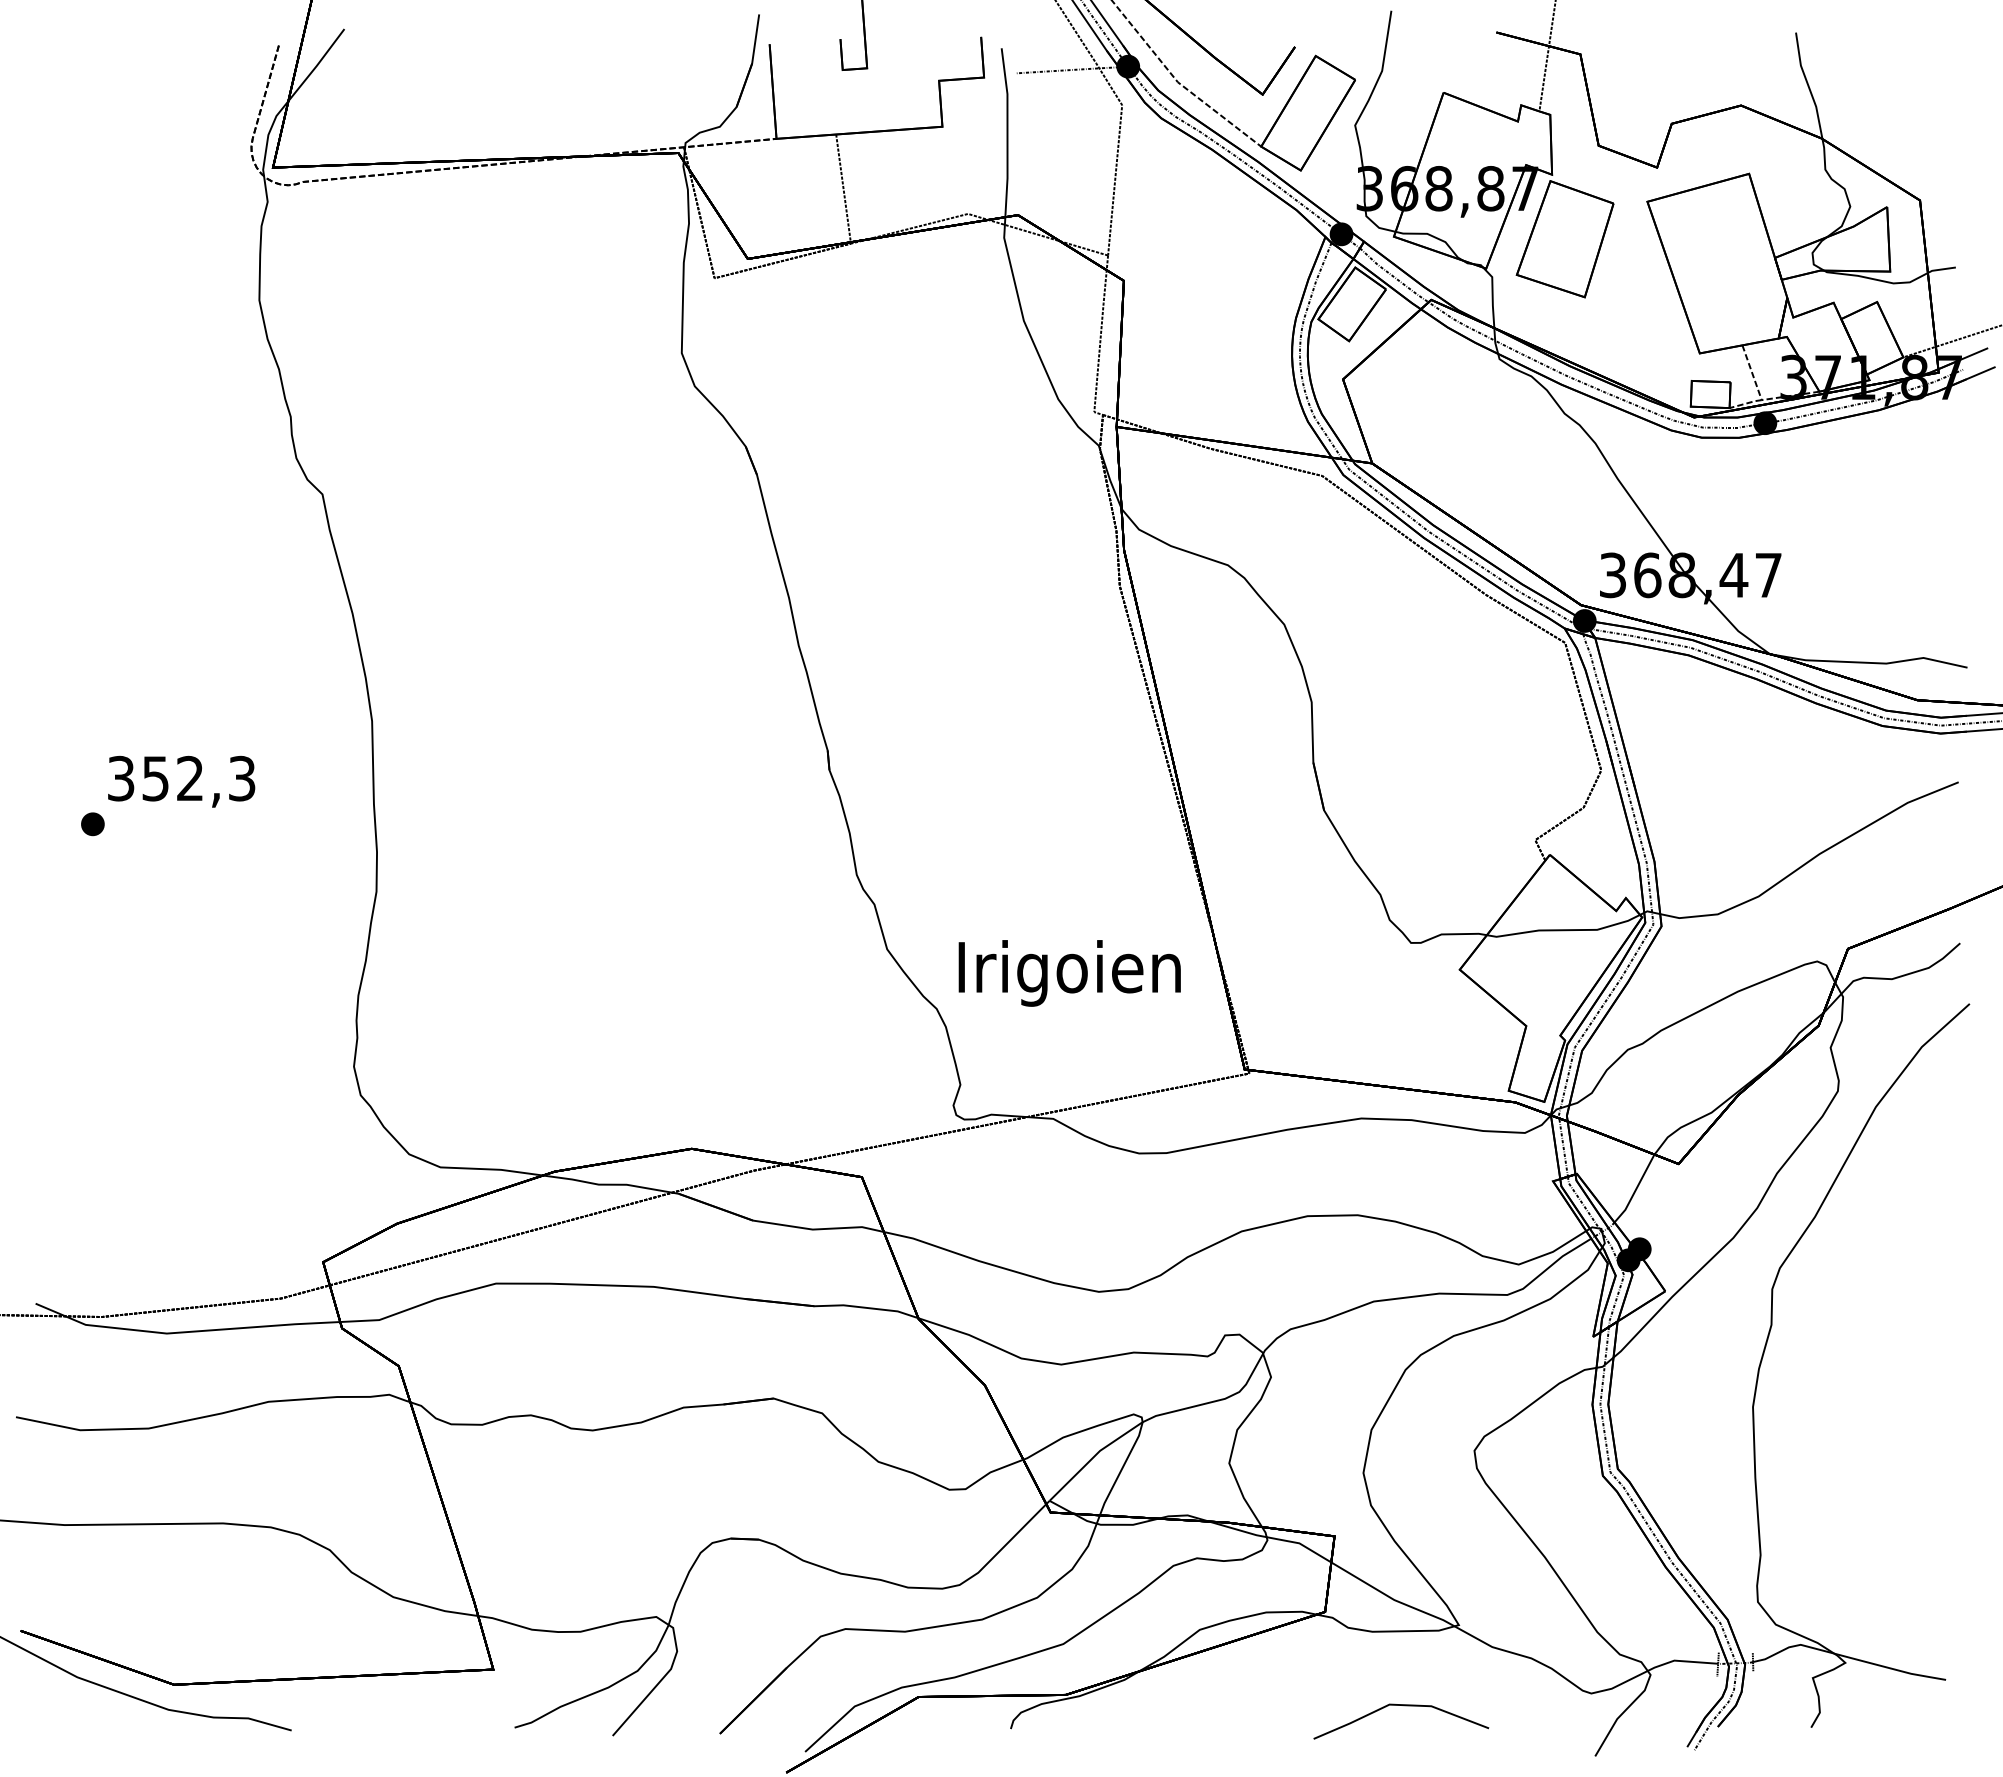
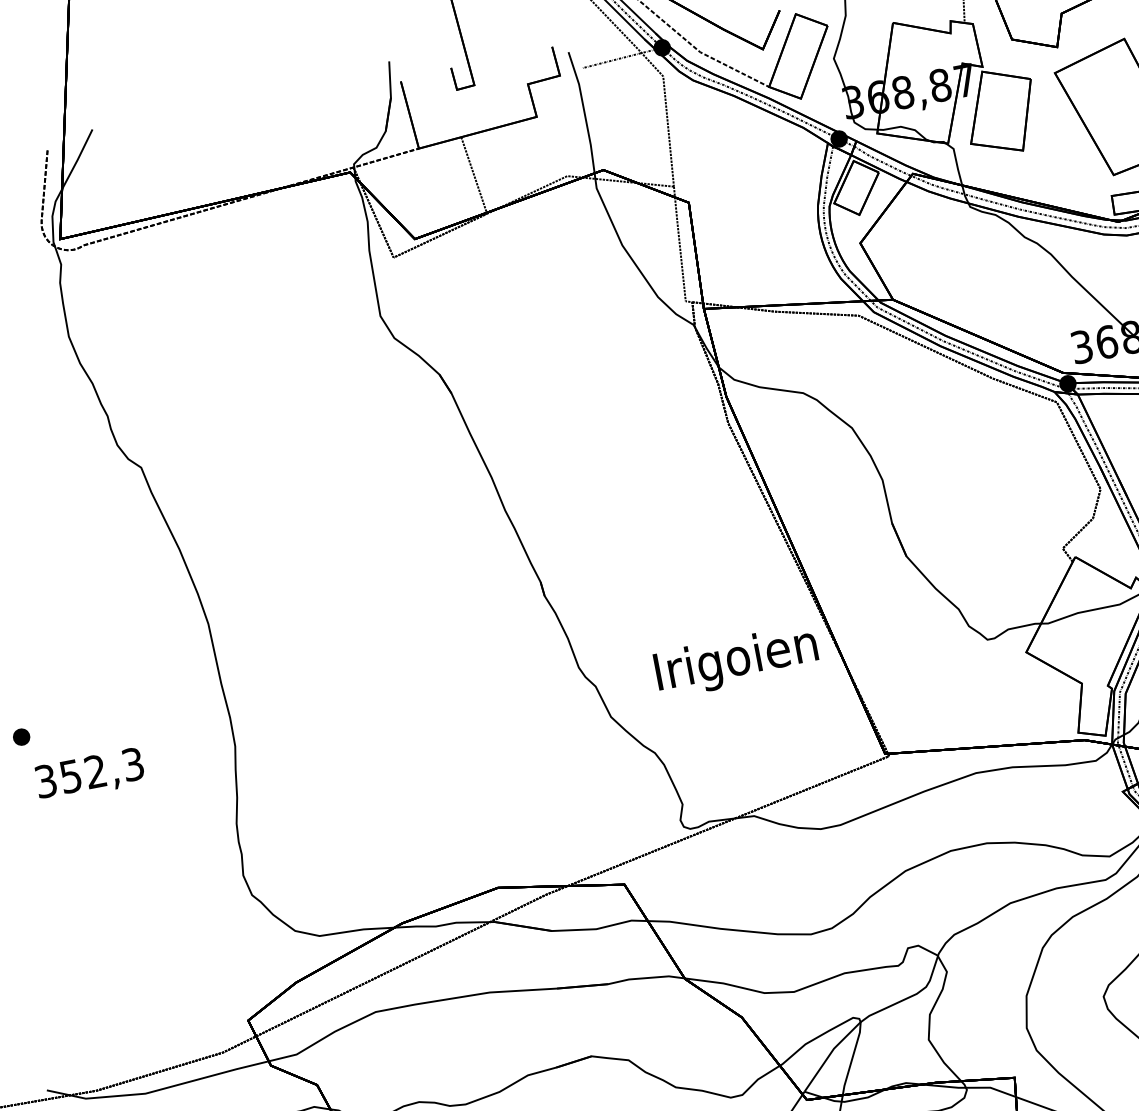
text: (181, 781) -> (89, 774), moved
text: (1069, 973) -> (736, 661), moved

